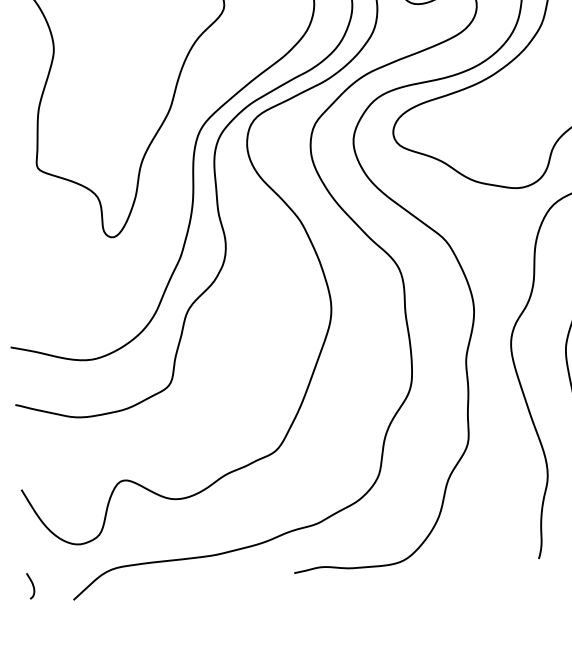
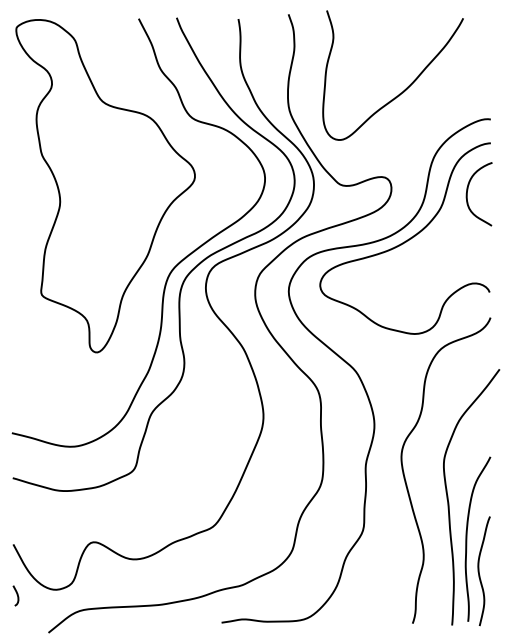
curve: (31, 585) -> (16, 595), moved

